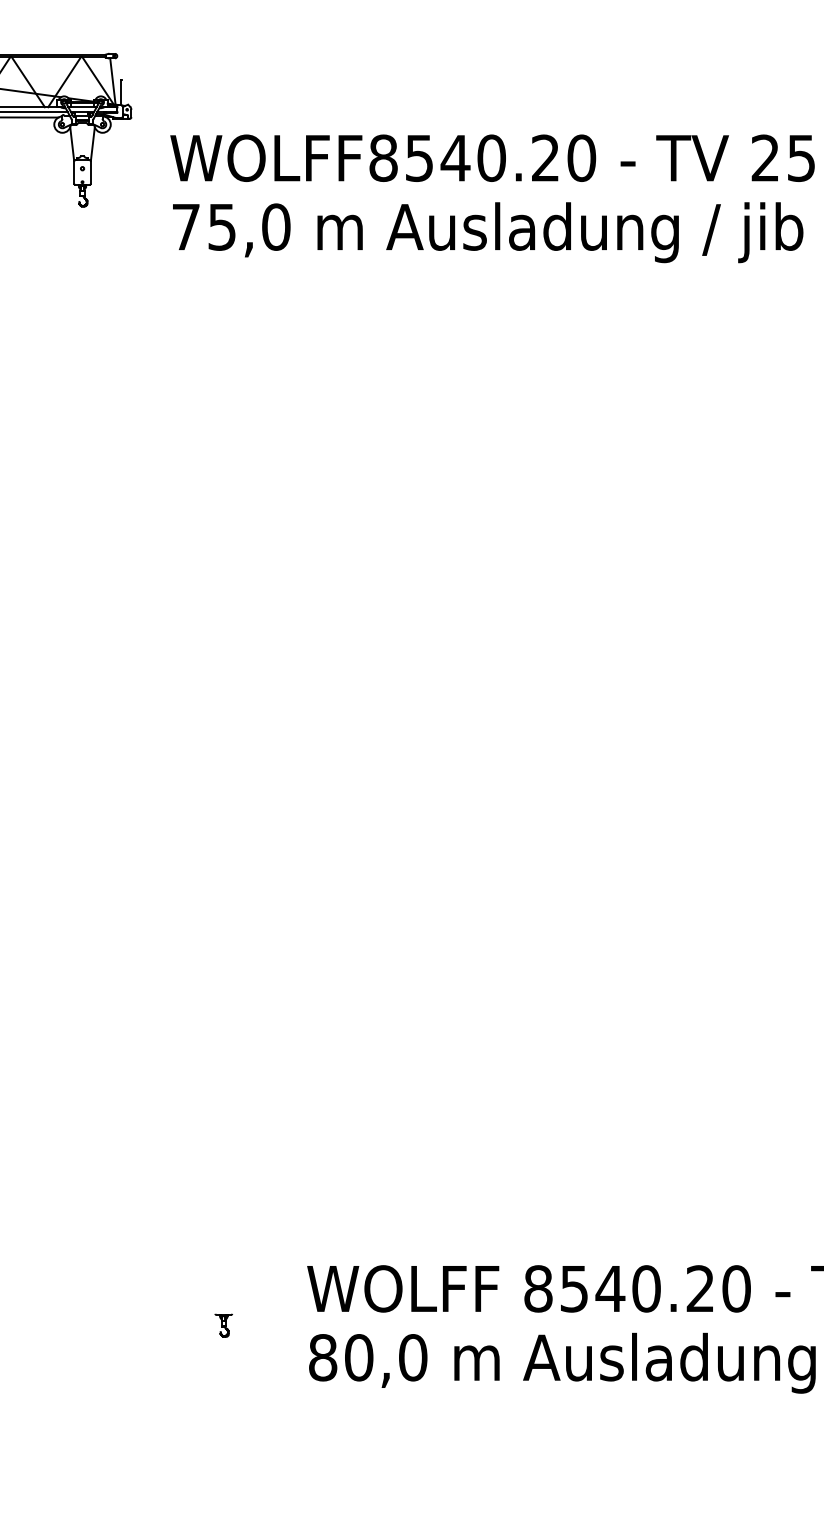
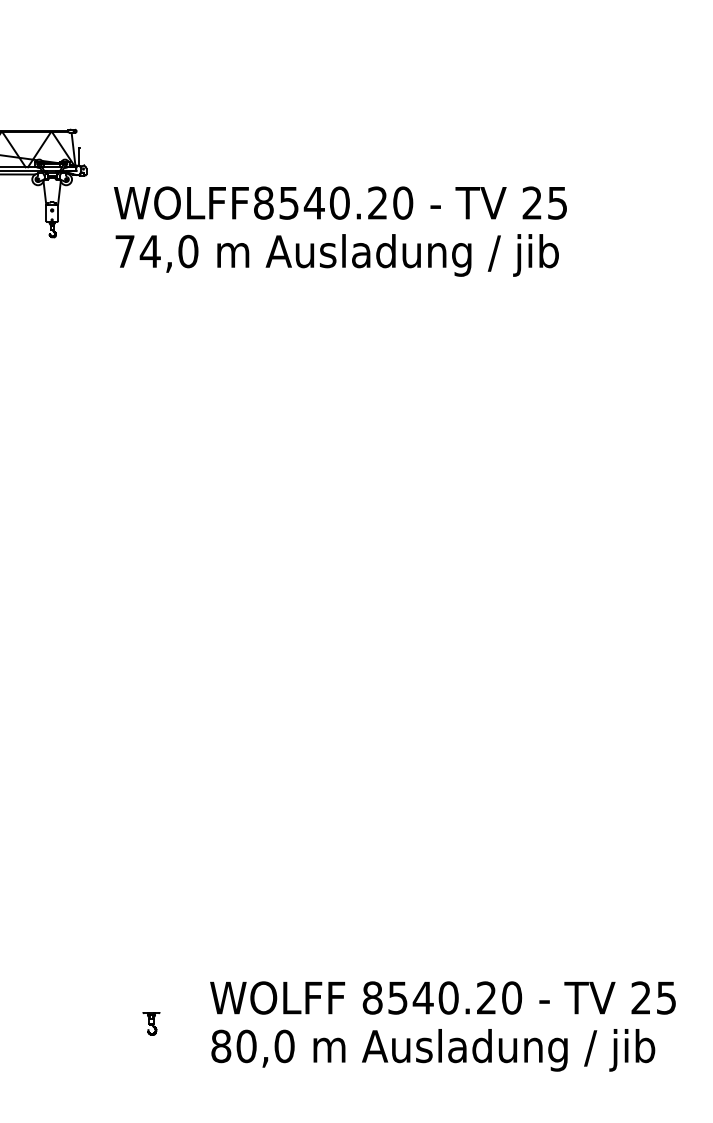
text: (220, 227) -> (149, 251), 75,0 -> 74,0
part: (223, 1325) -> (151, 1023), size x1.4

